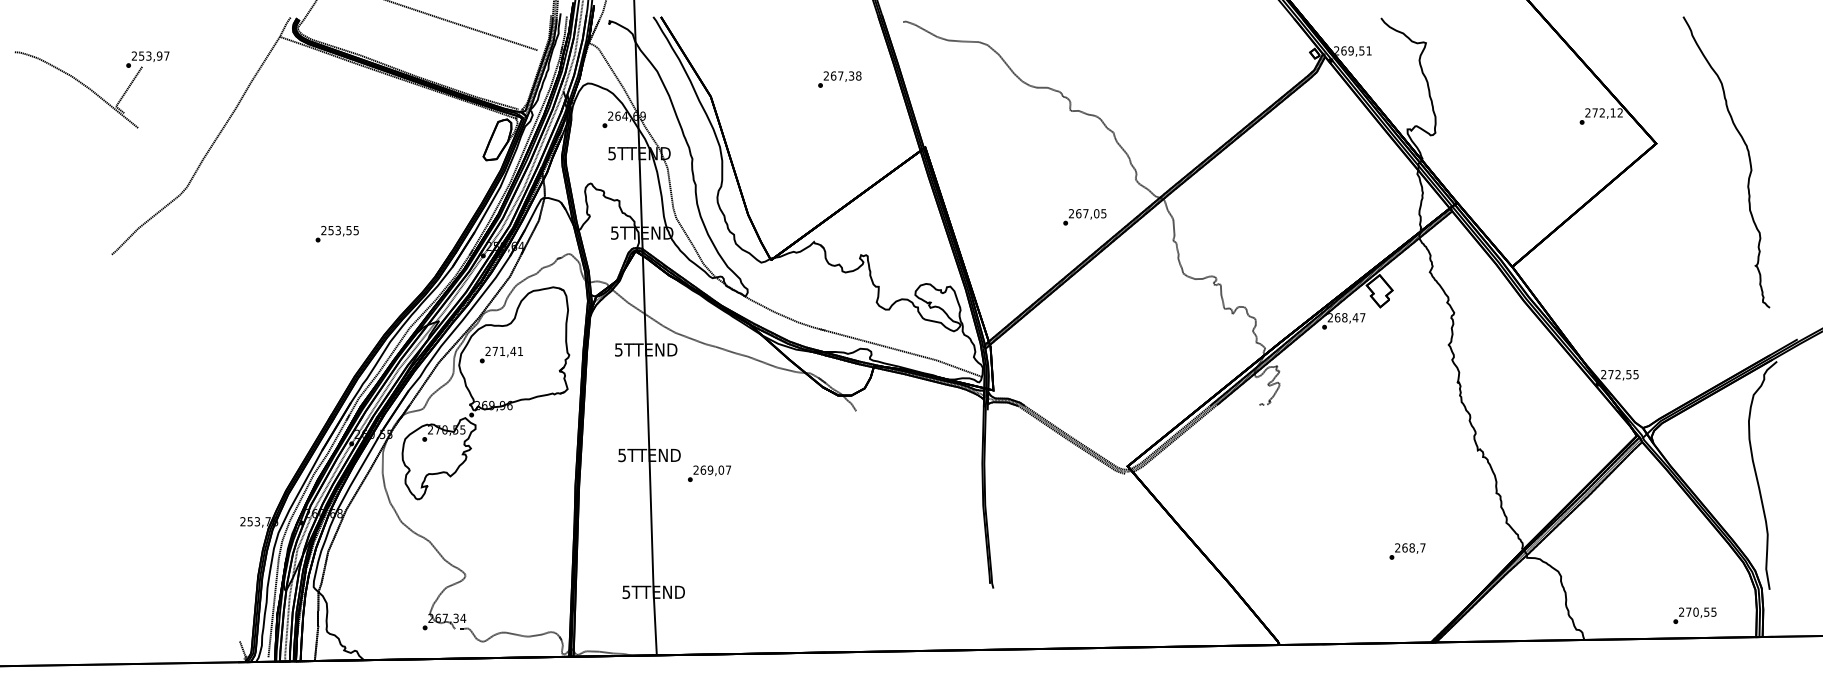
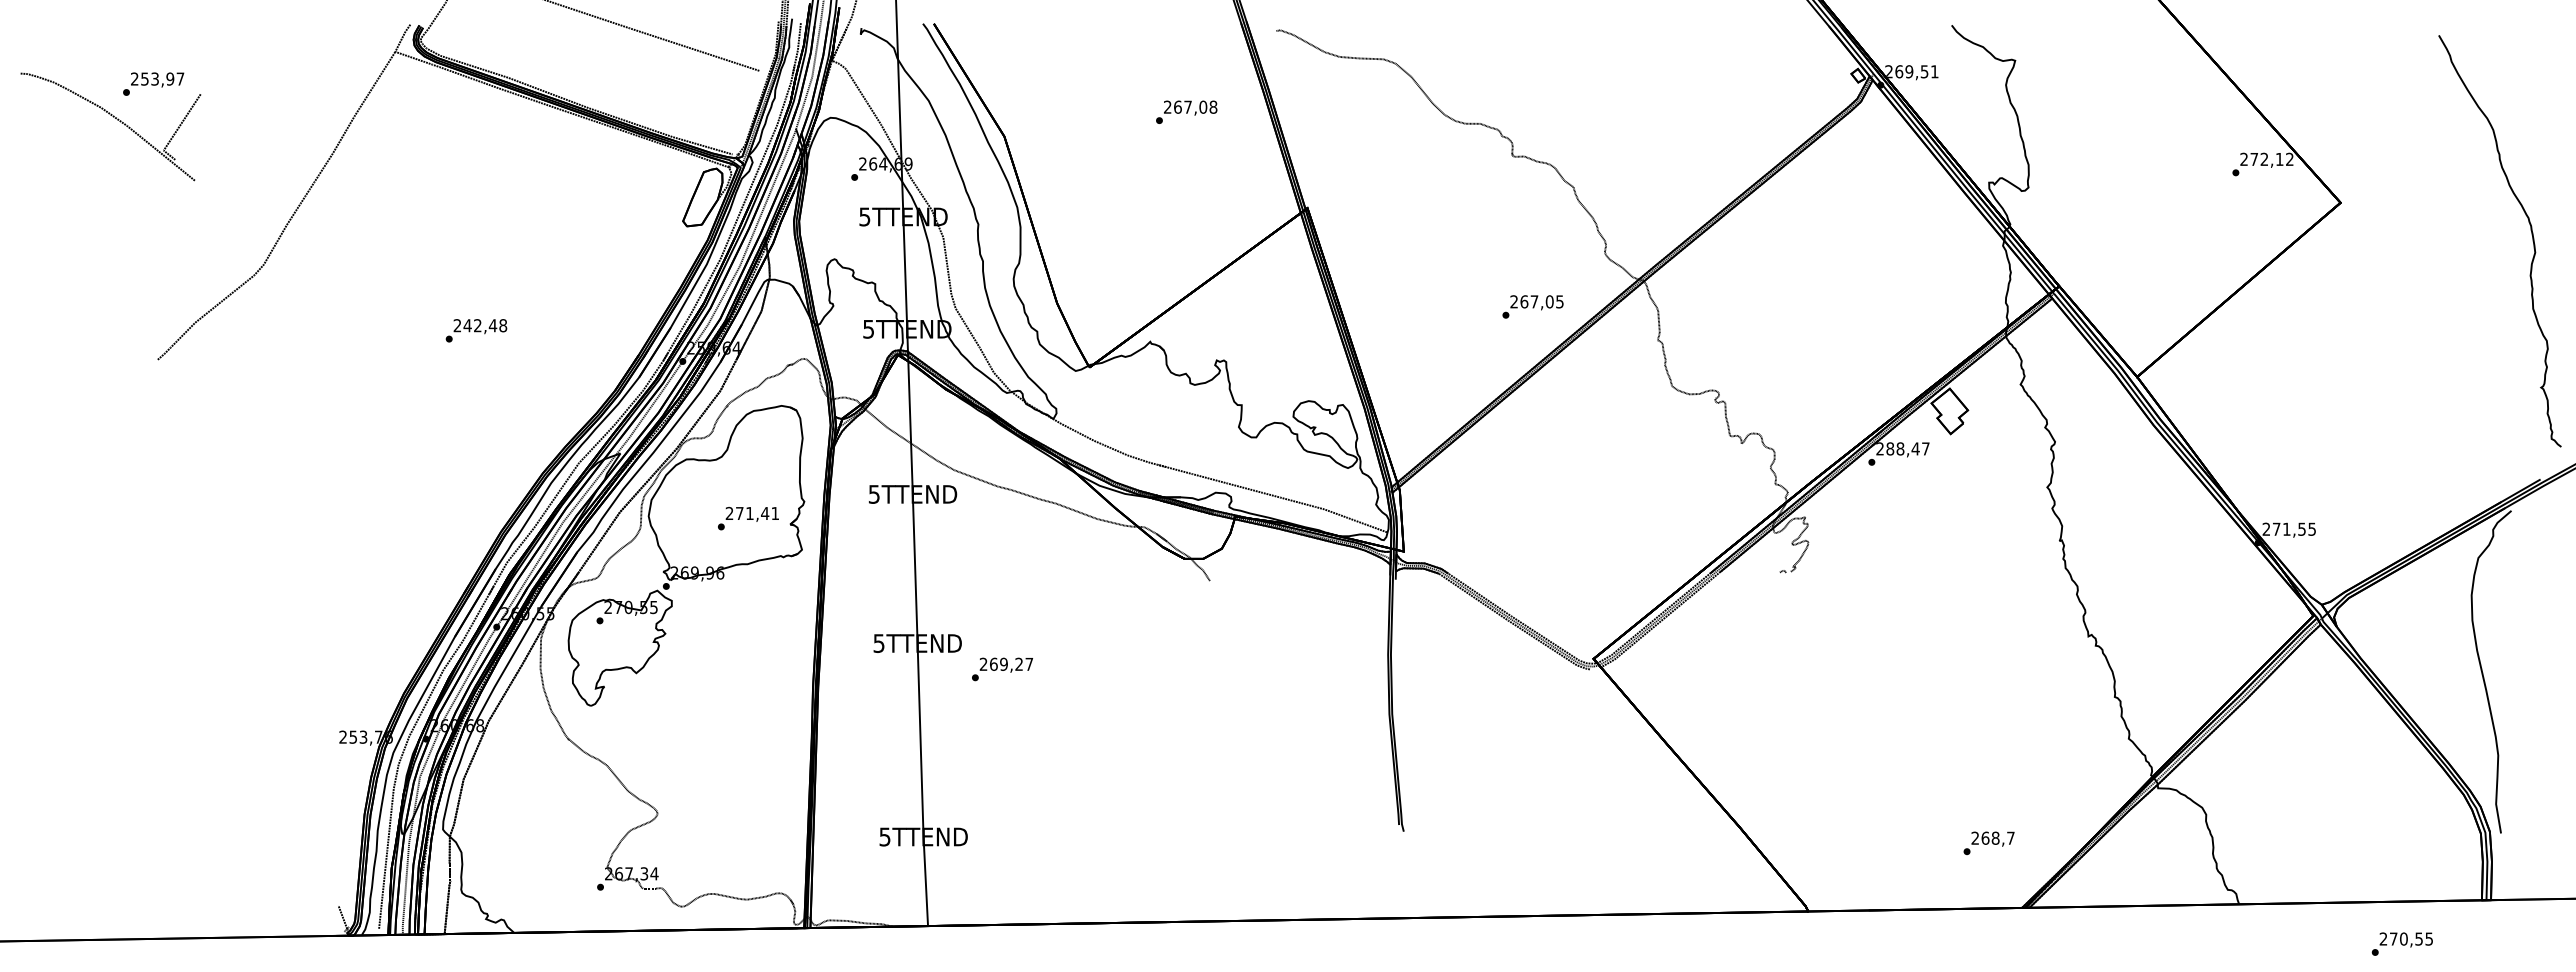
text: (147, 59) -> (153, 83), moved
text: (851, 75) -> (1203, 106), 267,38 -> 267,08
curve: (1748, 158) -> (2531, 235), moved
text: (343, 230) -> (485, 325), 253,55 -> 242,48
text: (1337, 317) -> (1890, 448), 268,47 -> 288,47
text: (501, 354) -> (748, 518), moved
text: (1617, 374) -> (2286, 528), 272,55 -> 271,55
text: (721, 469) -> (1019, 663), 269,07 -> 269,27
text: (1407, 551) -> (1988, 843), moved
text: (1694, 615) -> (2401, 943), moved

